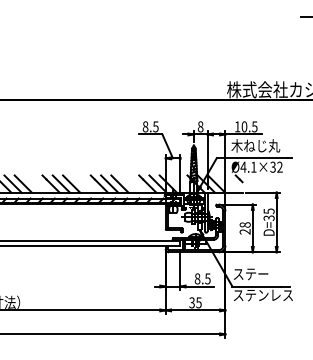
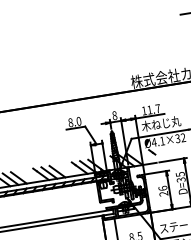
text: (155, 126) -> (78, 121), 8.5 -> 8.0
text: (249, 126) -> (153, 109), 10.5 -> 11.7
text: (244, 224) -> (162, 188), 28 -> 26

